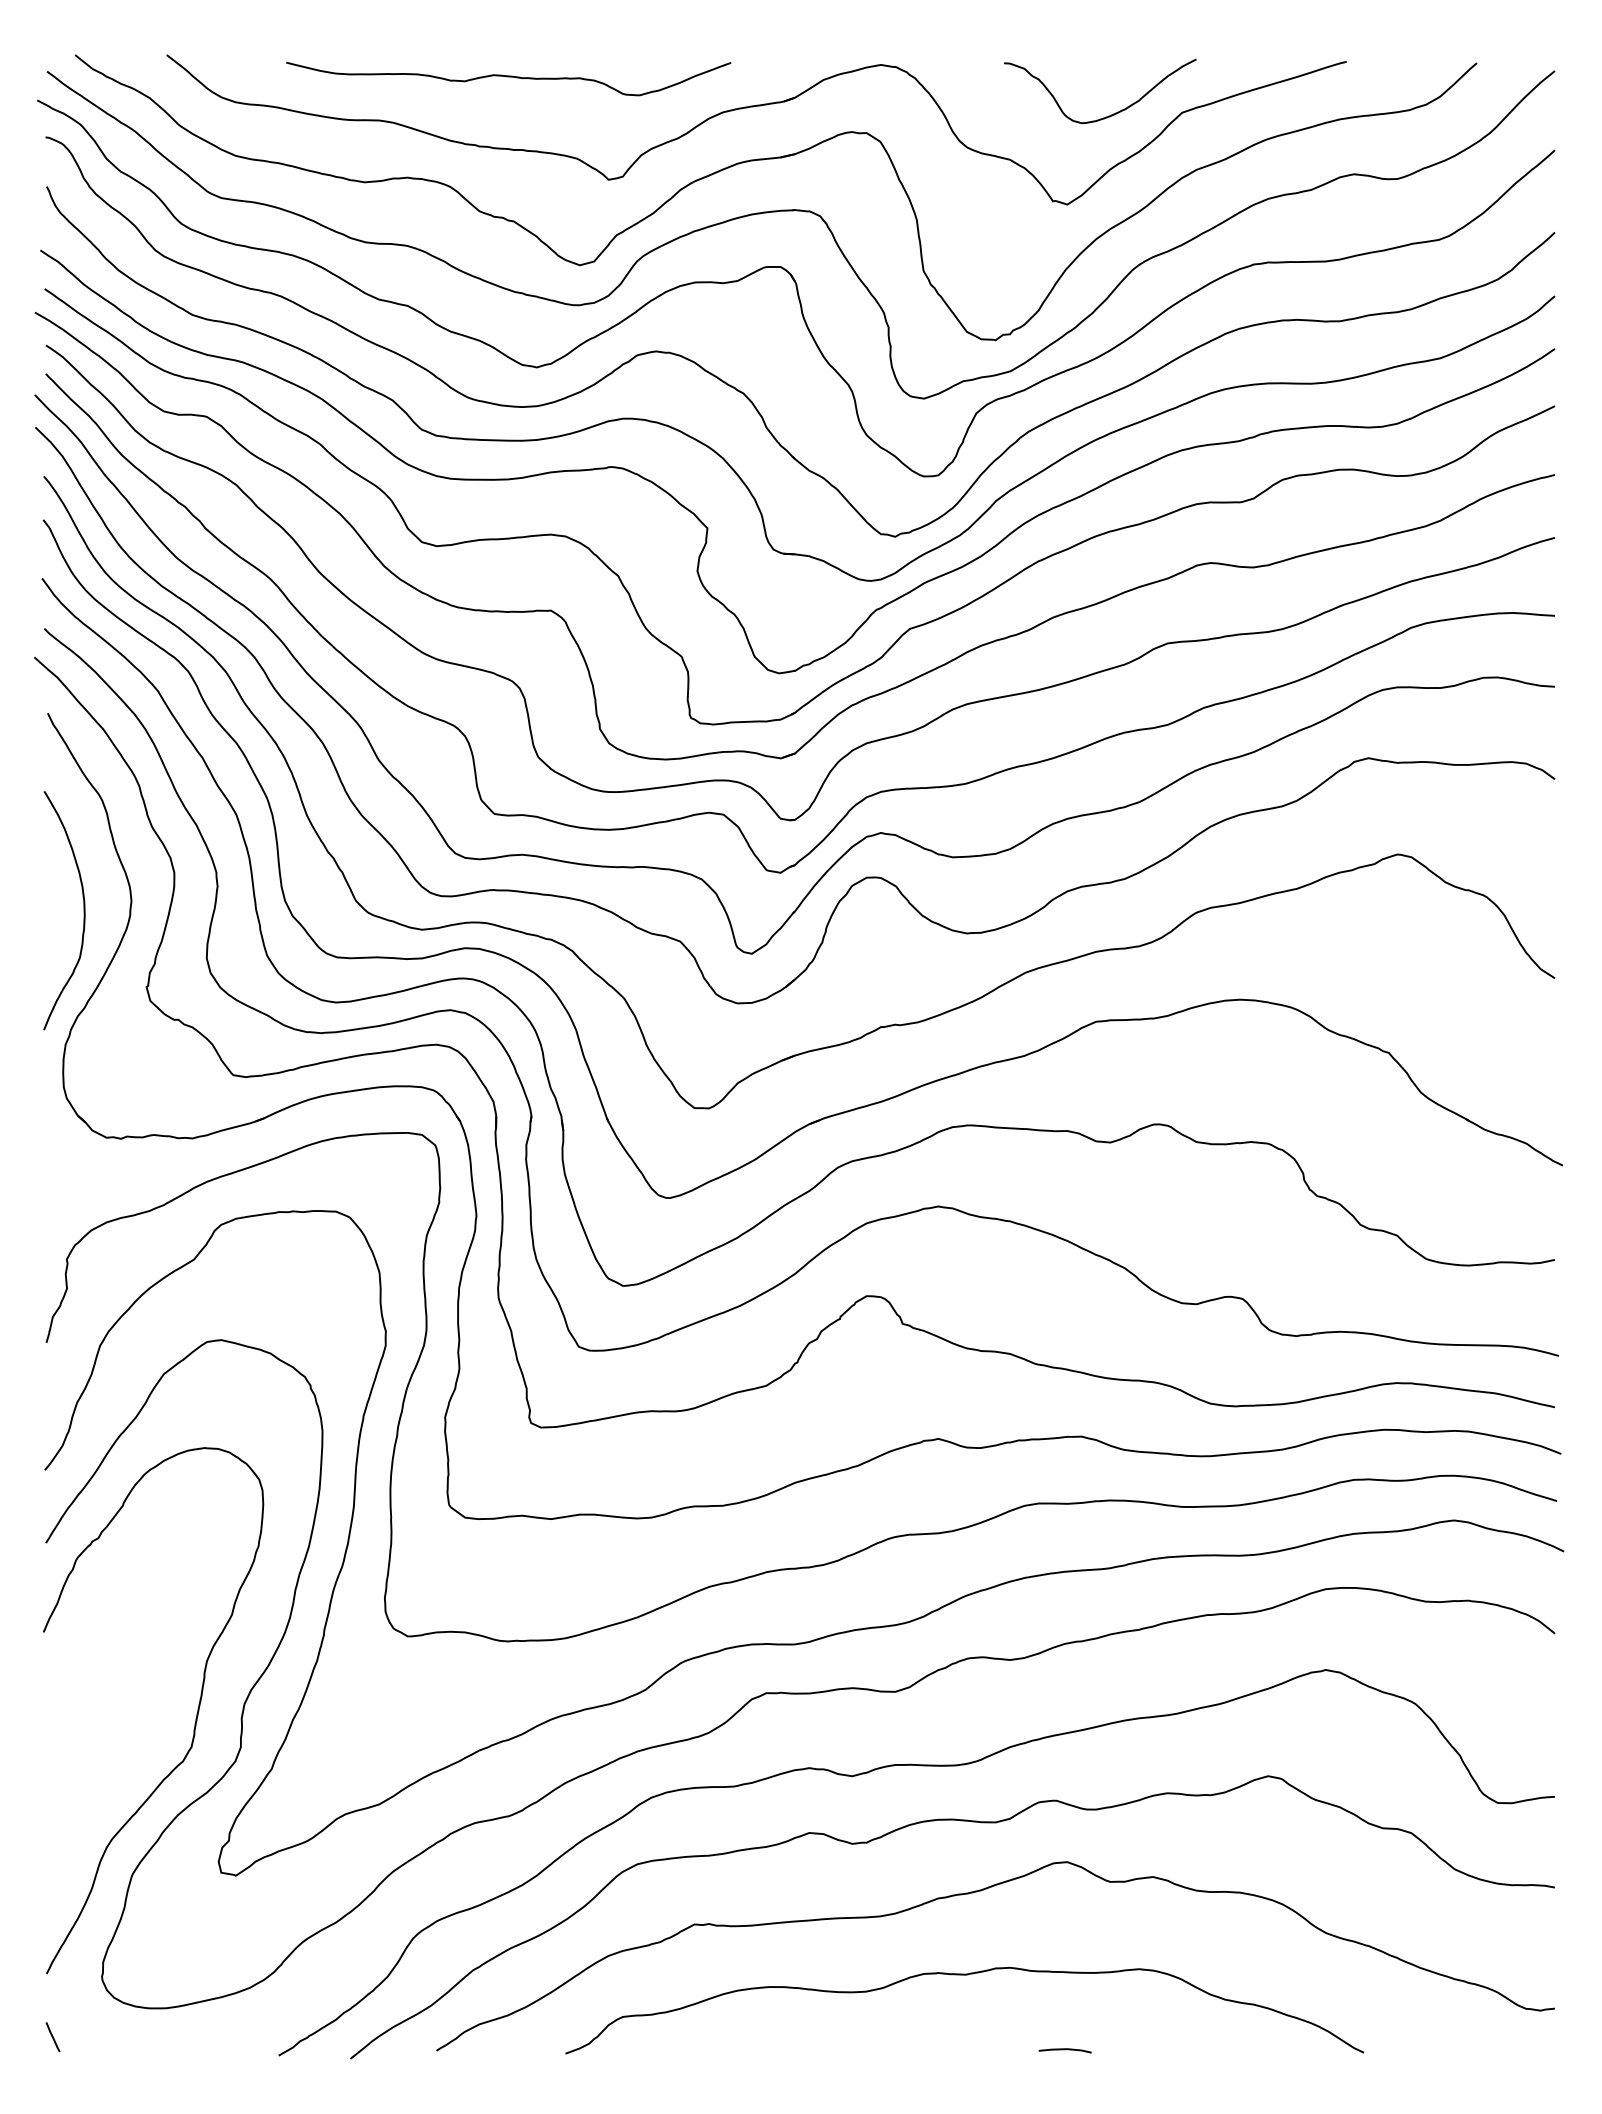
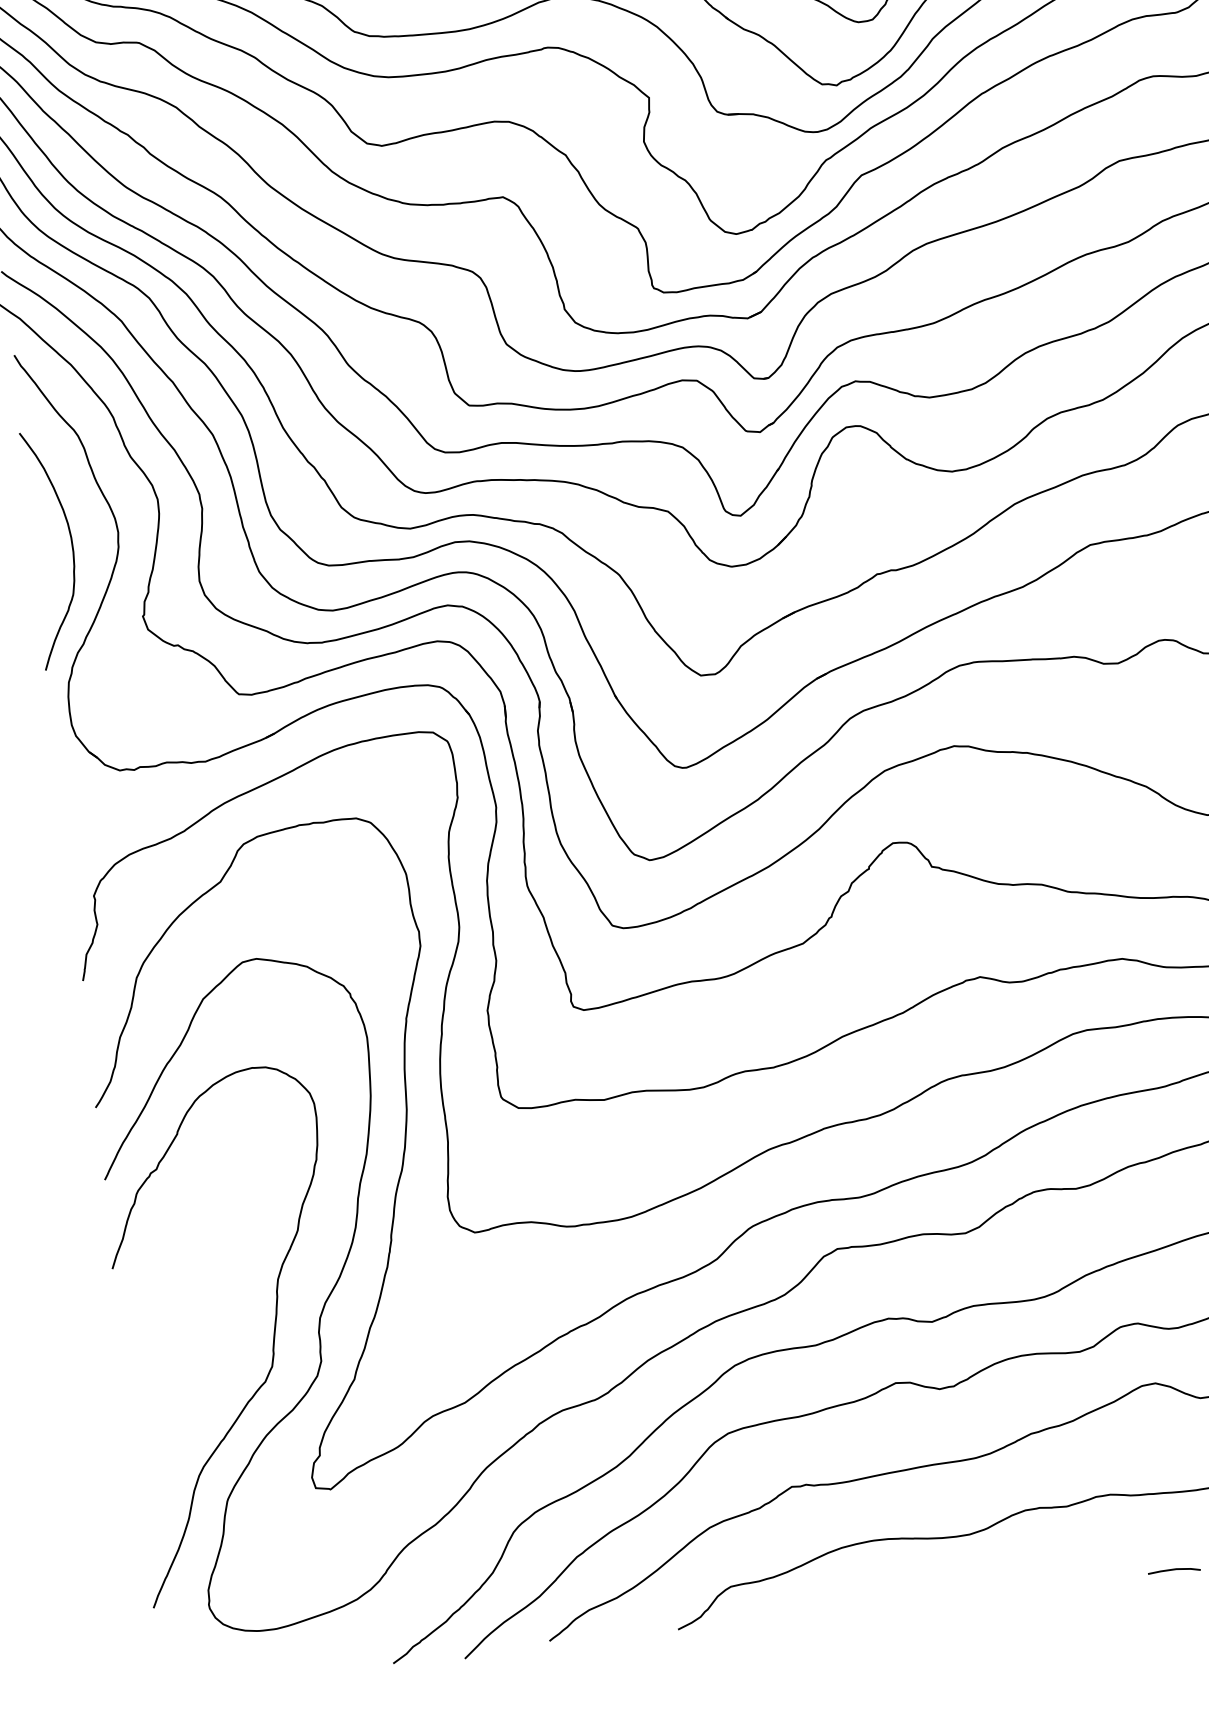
line: (52, 2037) -> (166, 1670), removed

